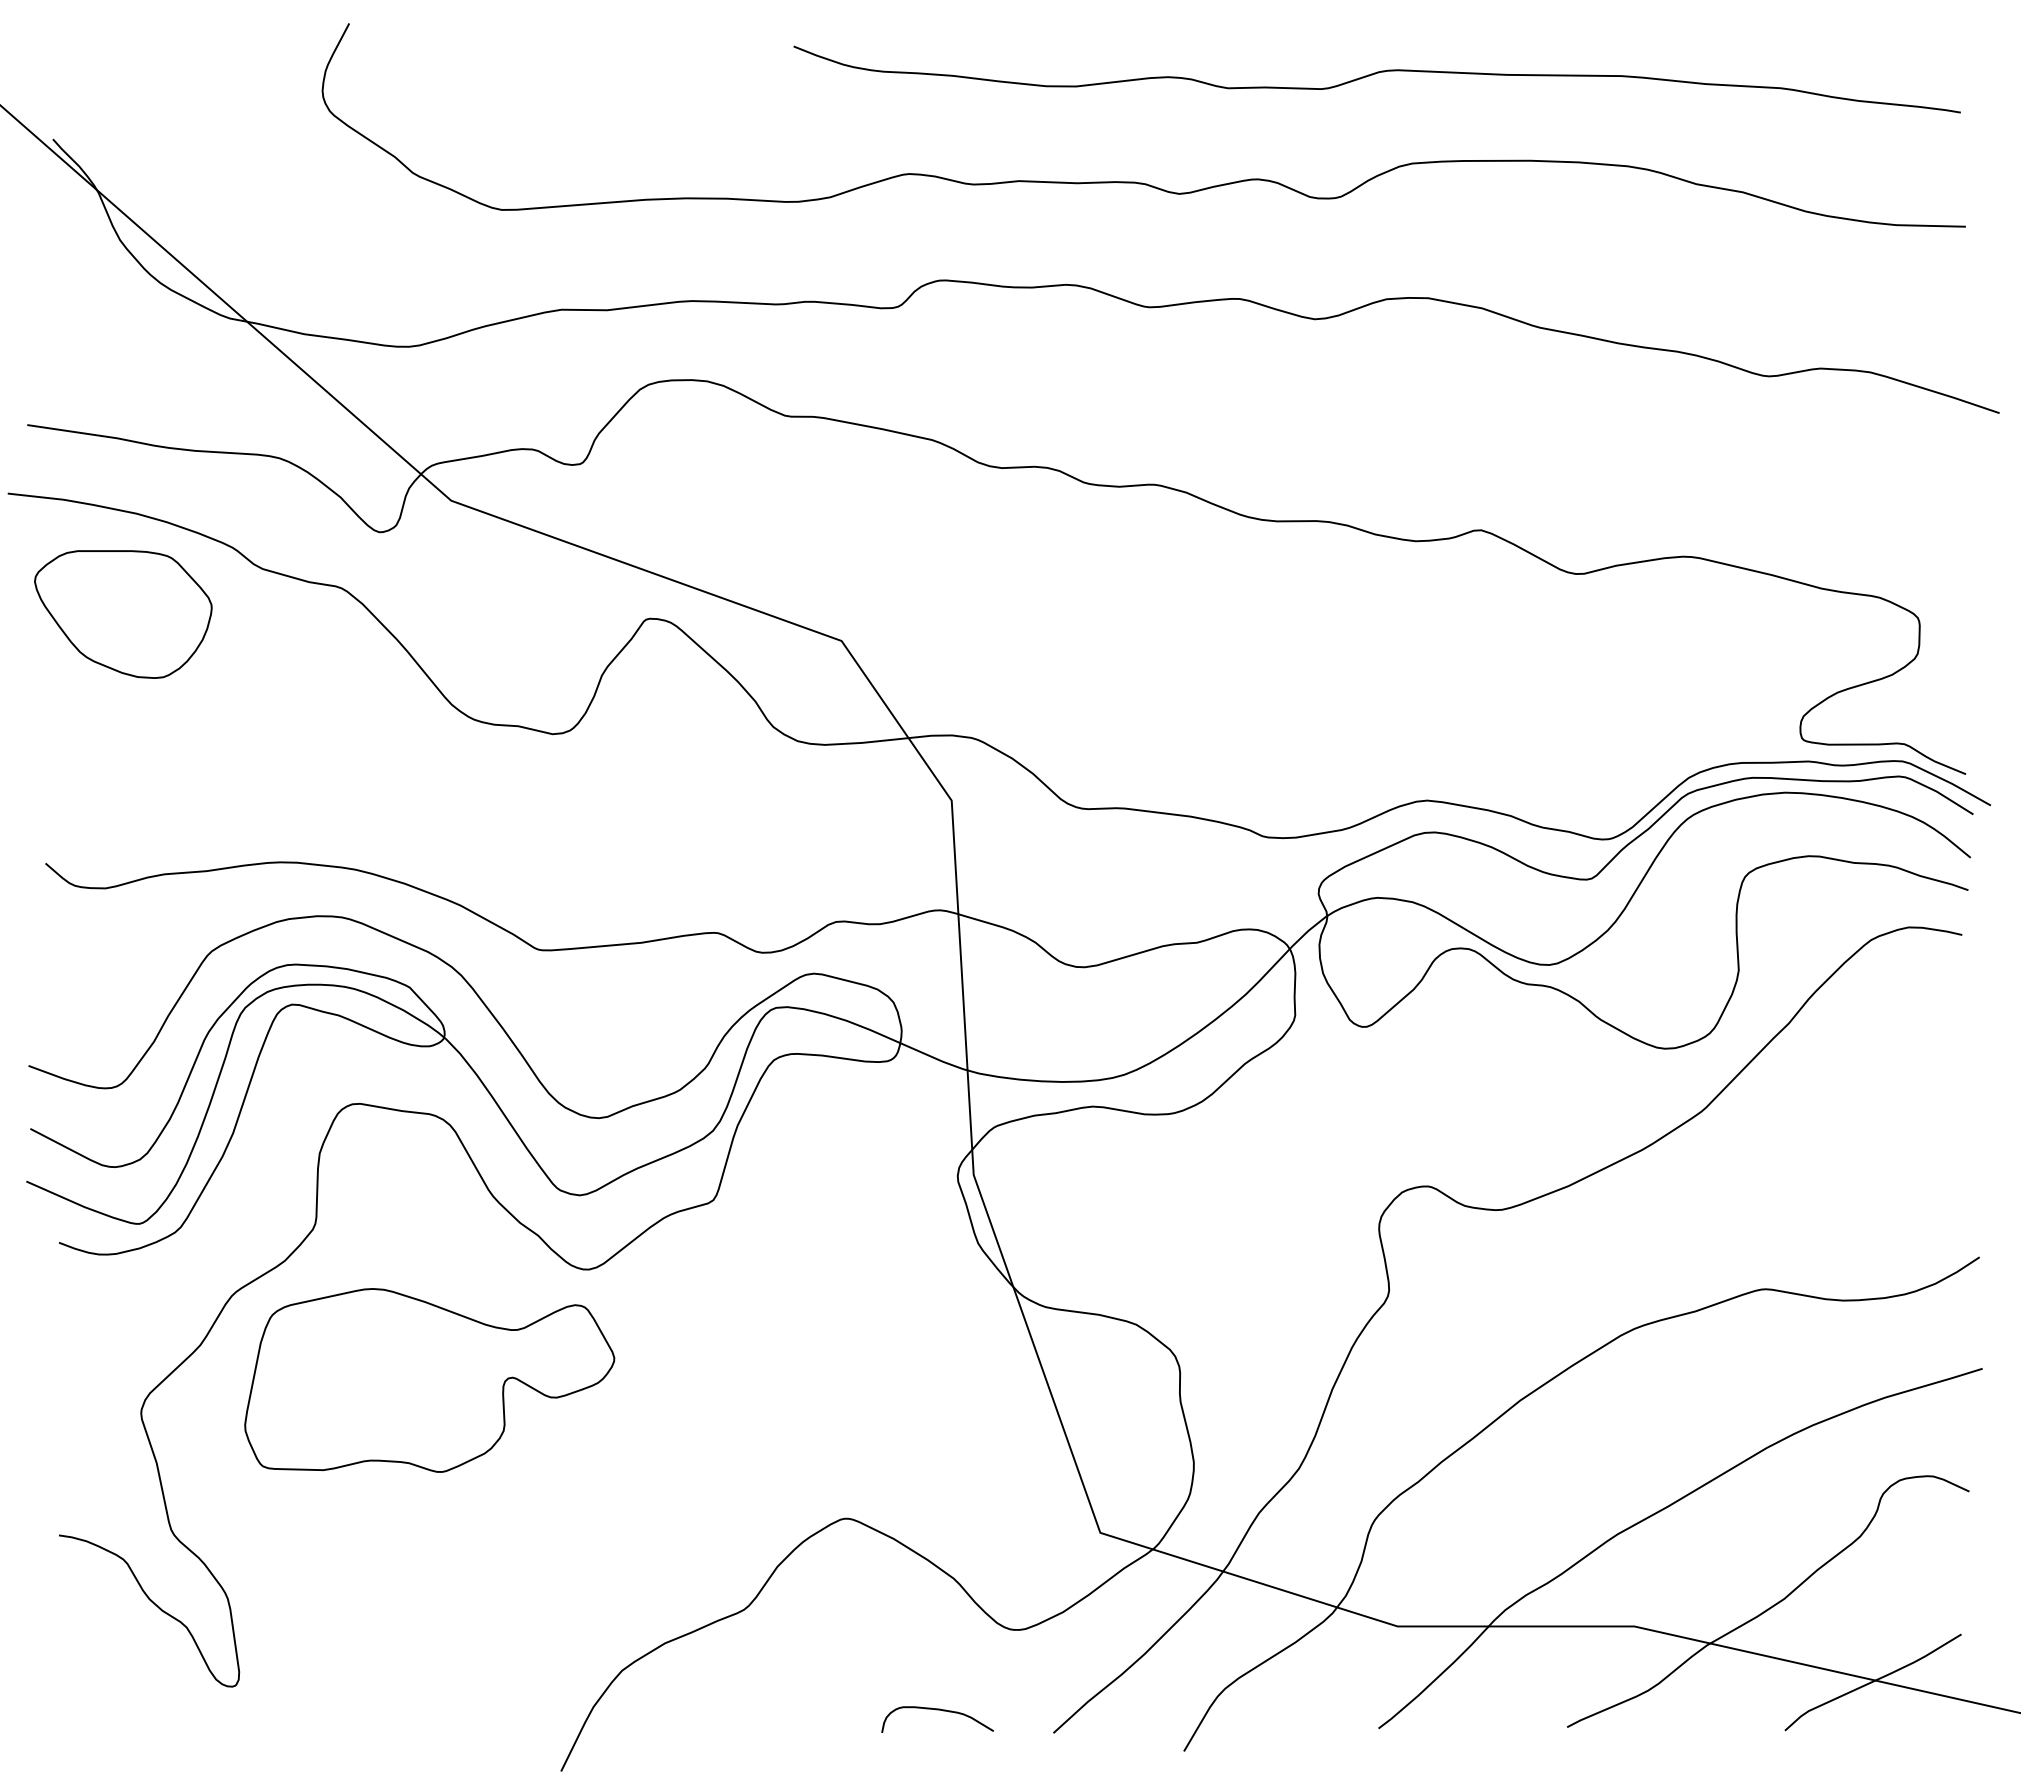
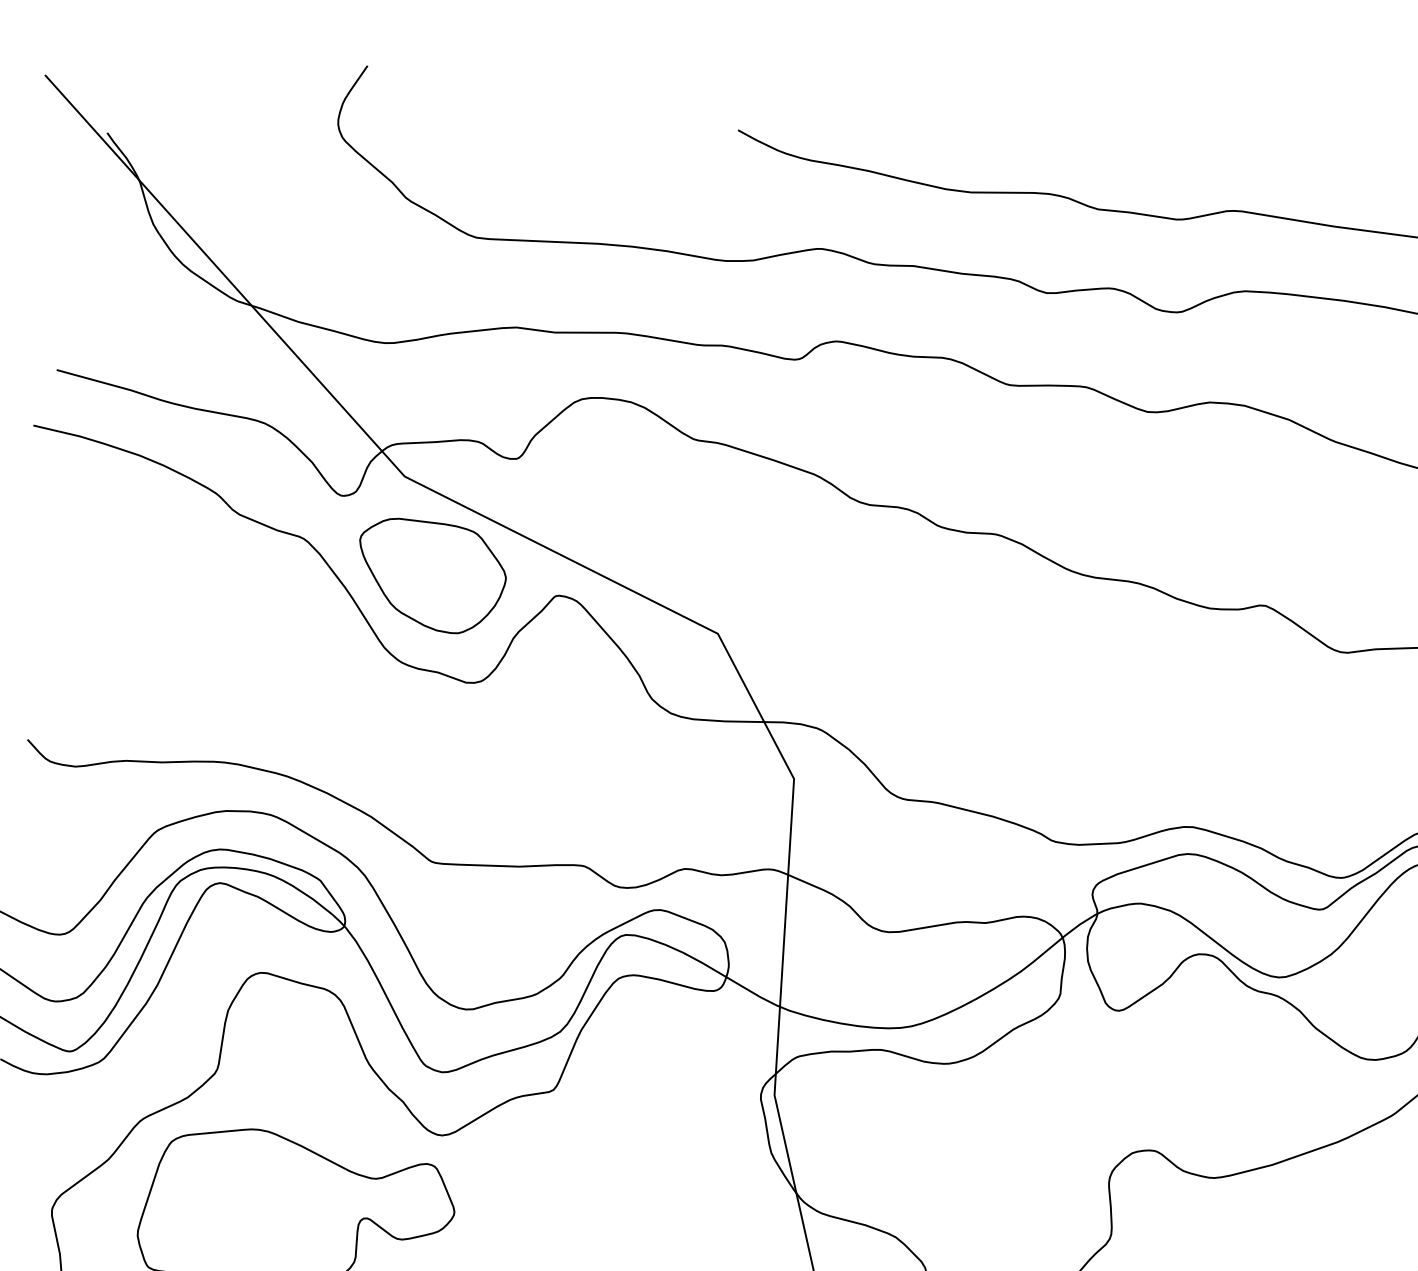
part: (123, 614) -> (431, 576), moved

